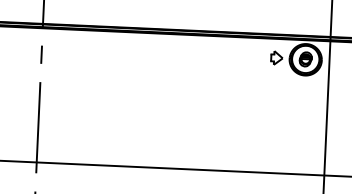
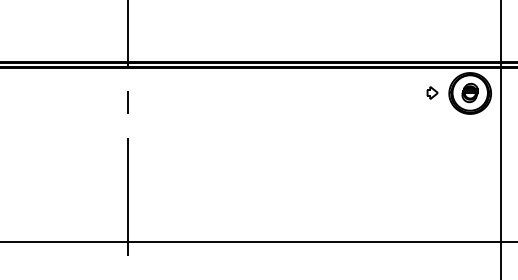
part: (276, 57) -> (432, 92), size x0.7

